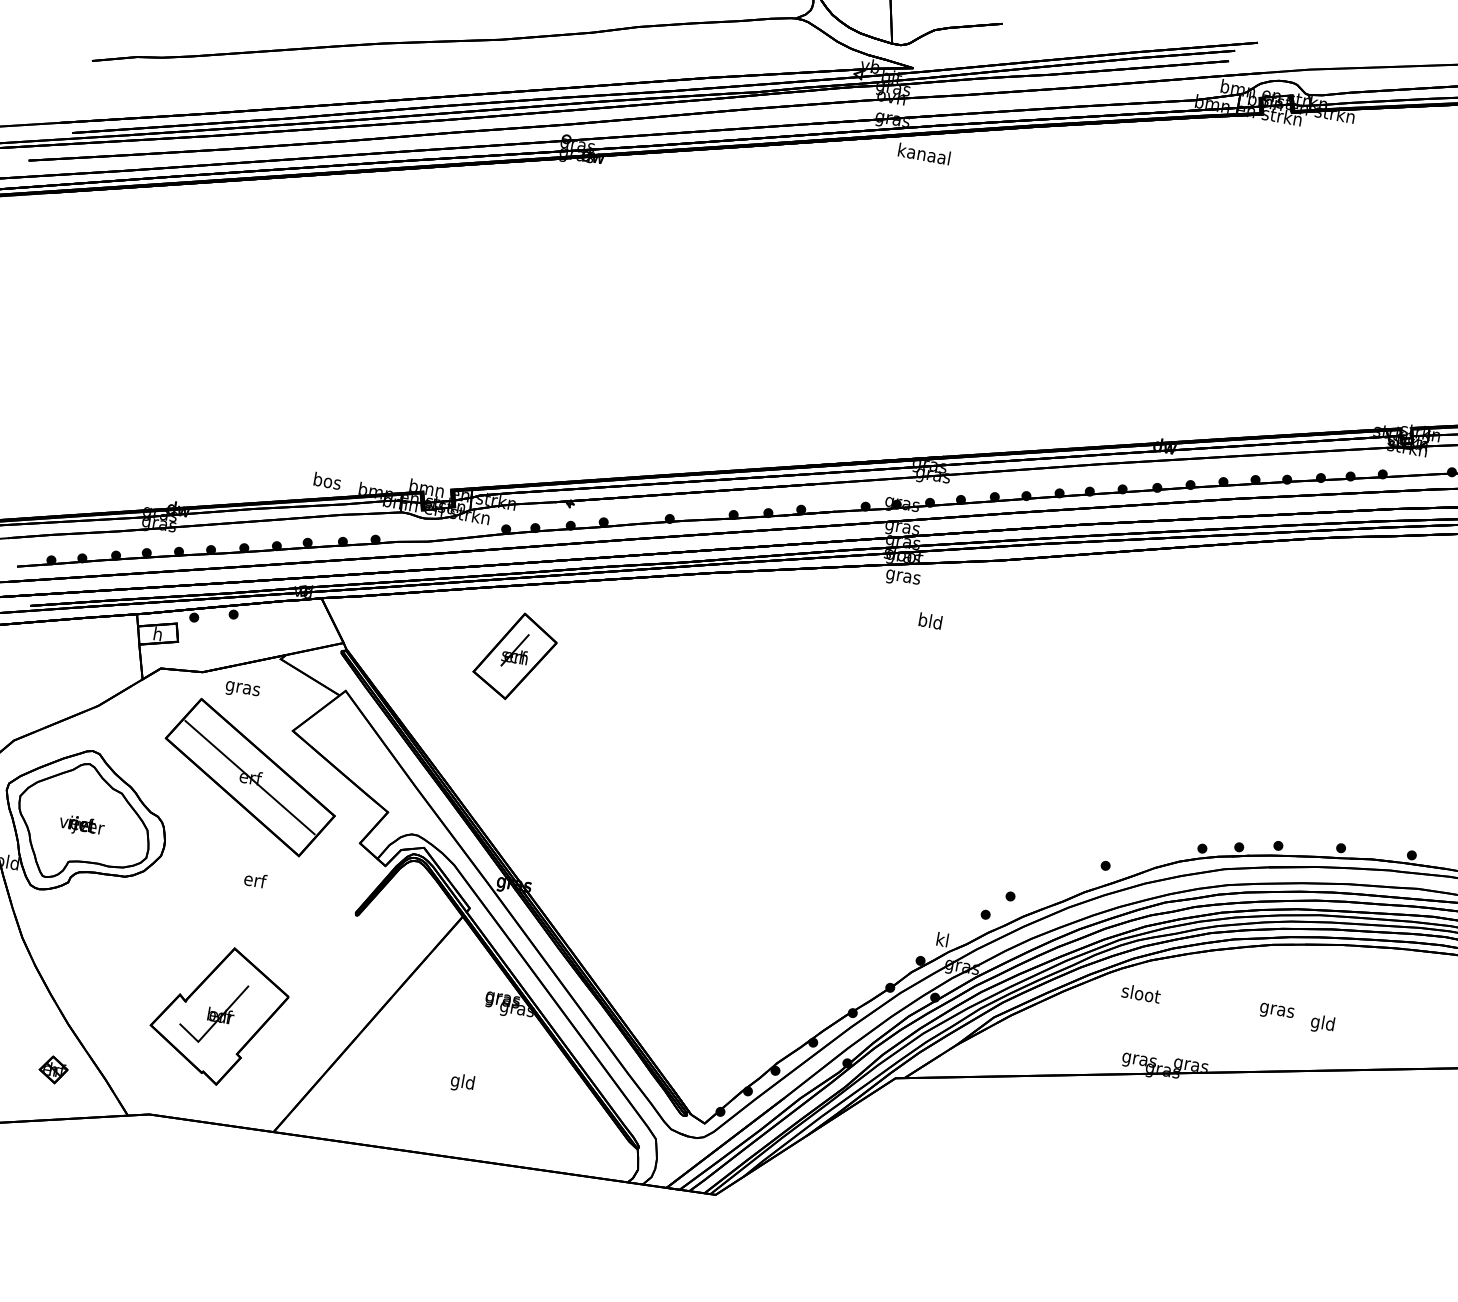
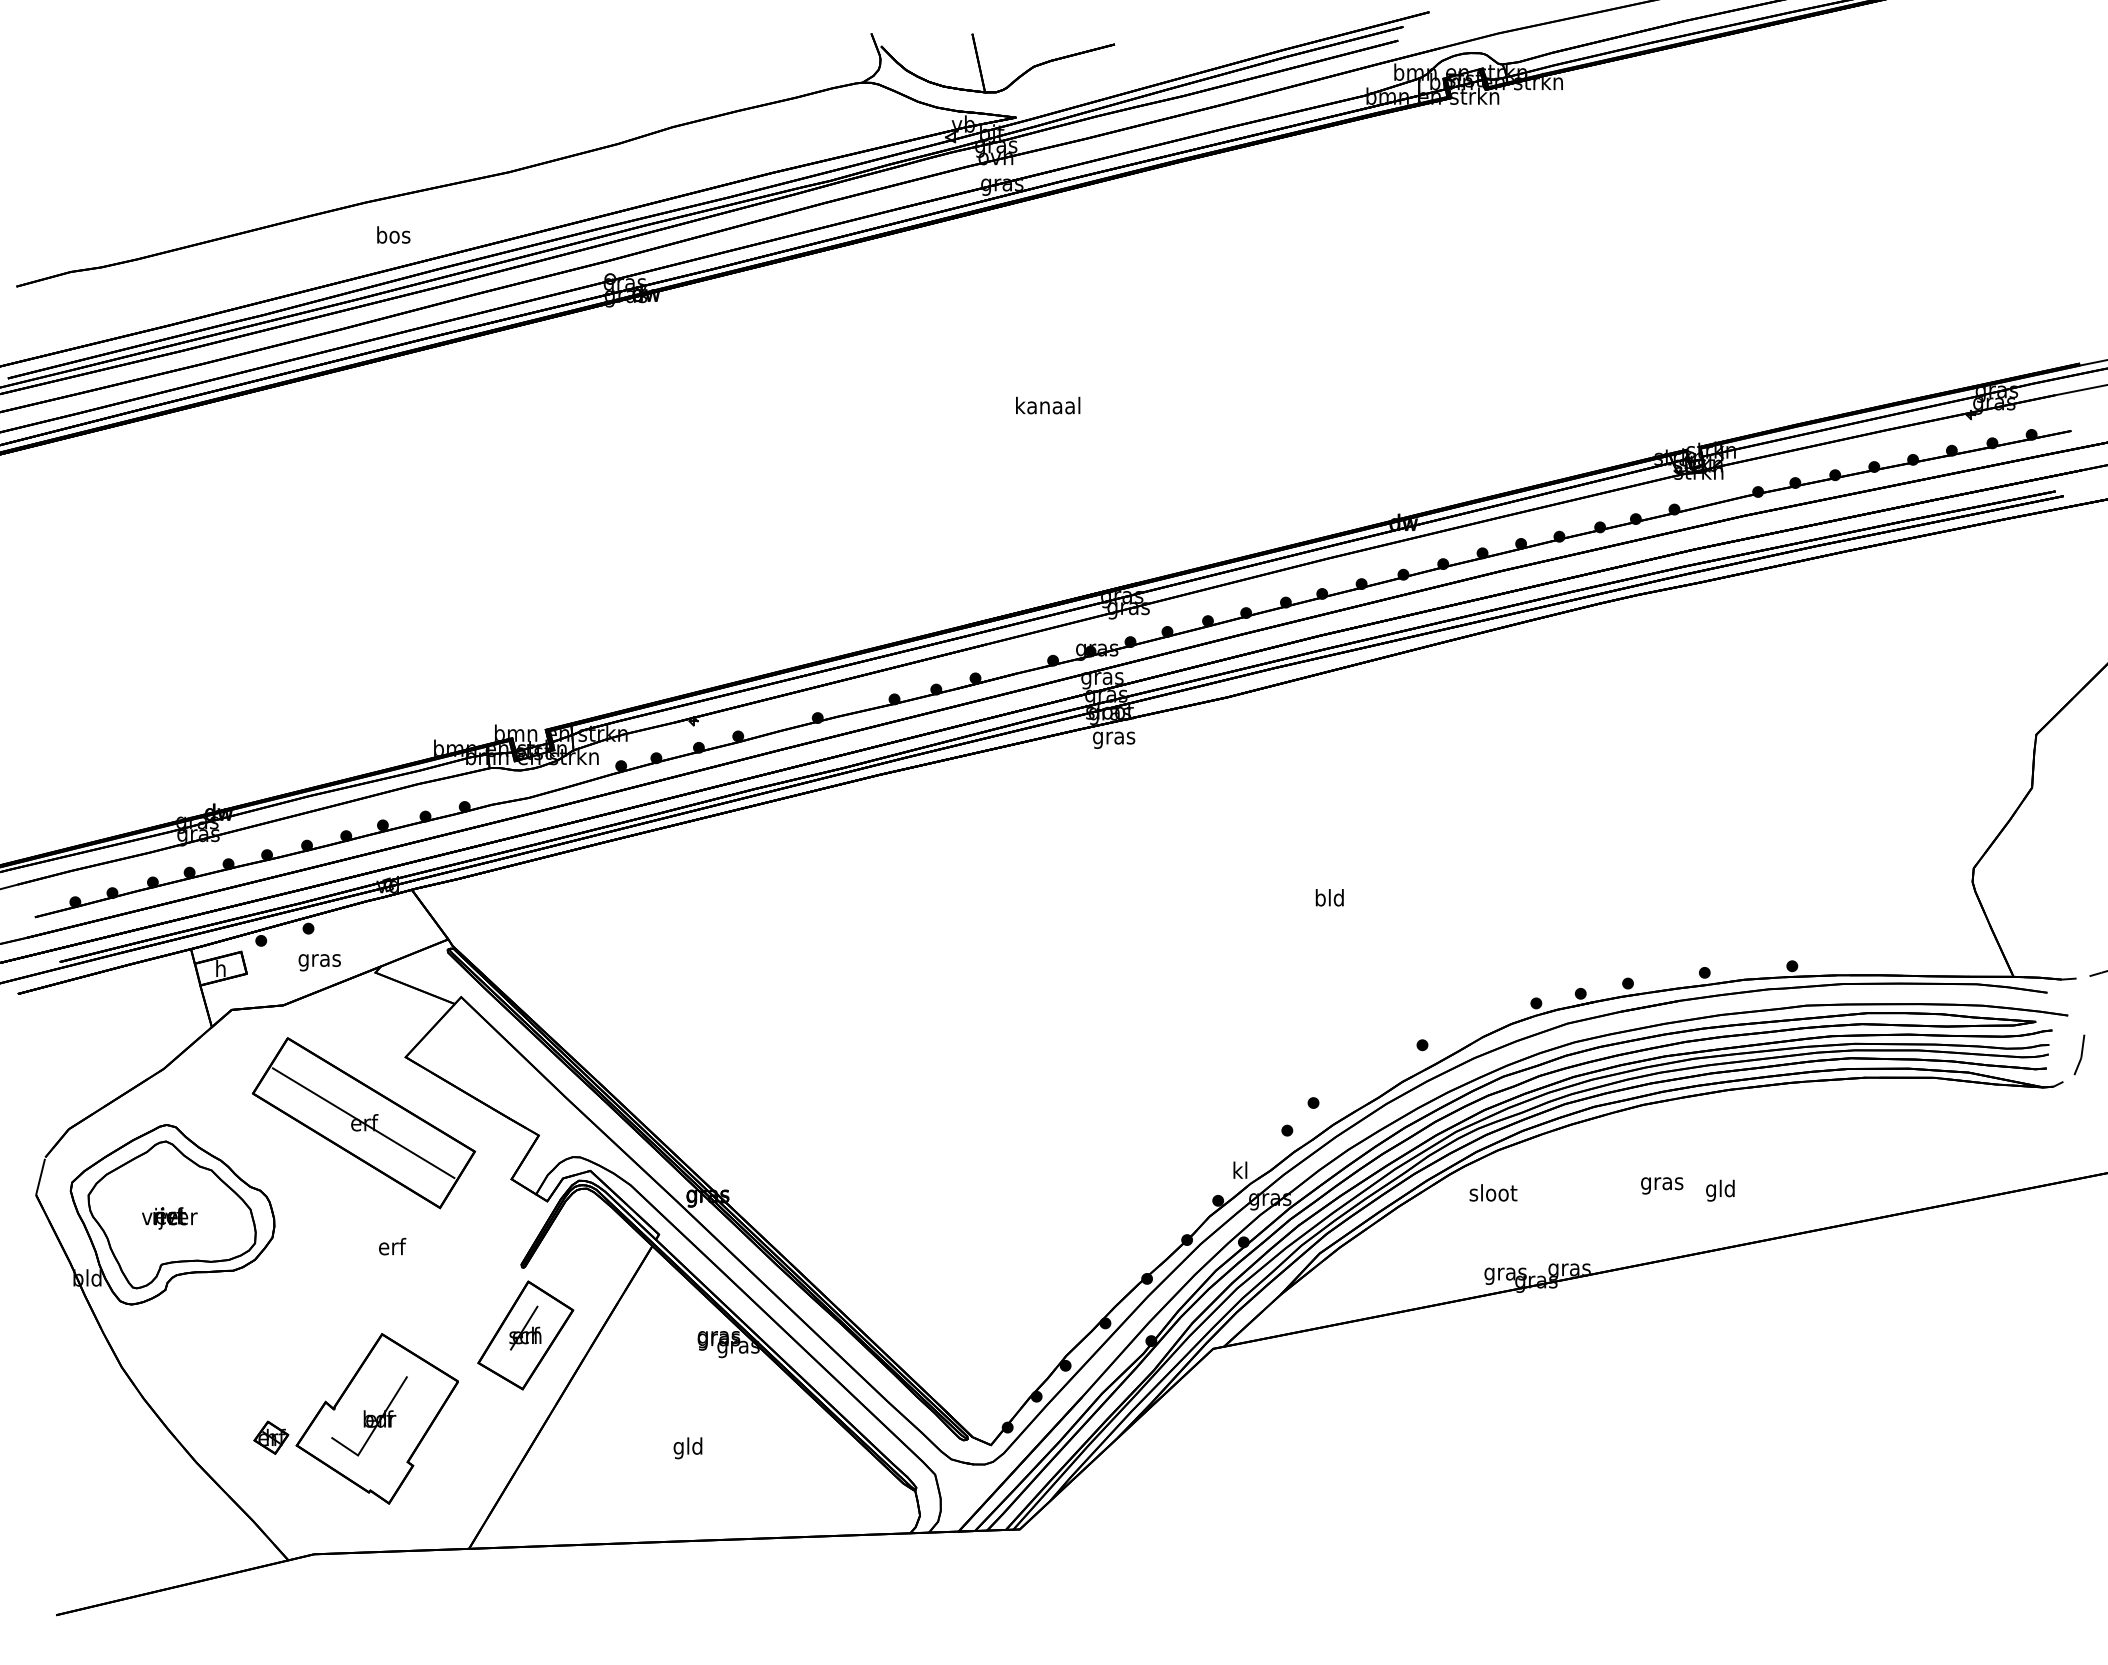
text: (924, 154) -> (1048, 405), moved
text: (327, 480) -> (393, 234), moved
text: (930, 620) -> (1329, 897), moved
part: (515, 656) -> (525, 1335), moved
text: (242, 690) -> (319, 962), moved
part: (53, 1069) -> (271, 1437), moved

